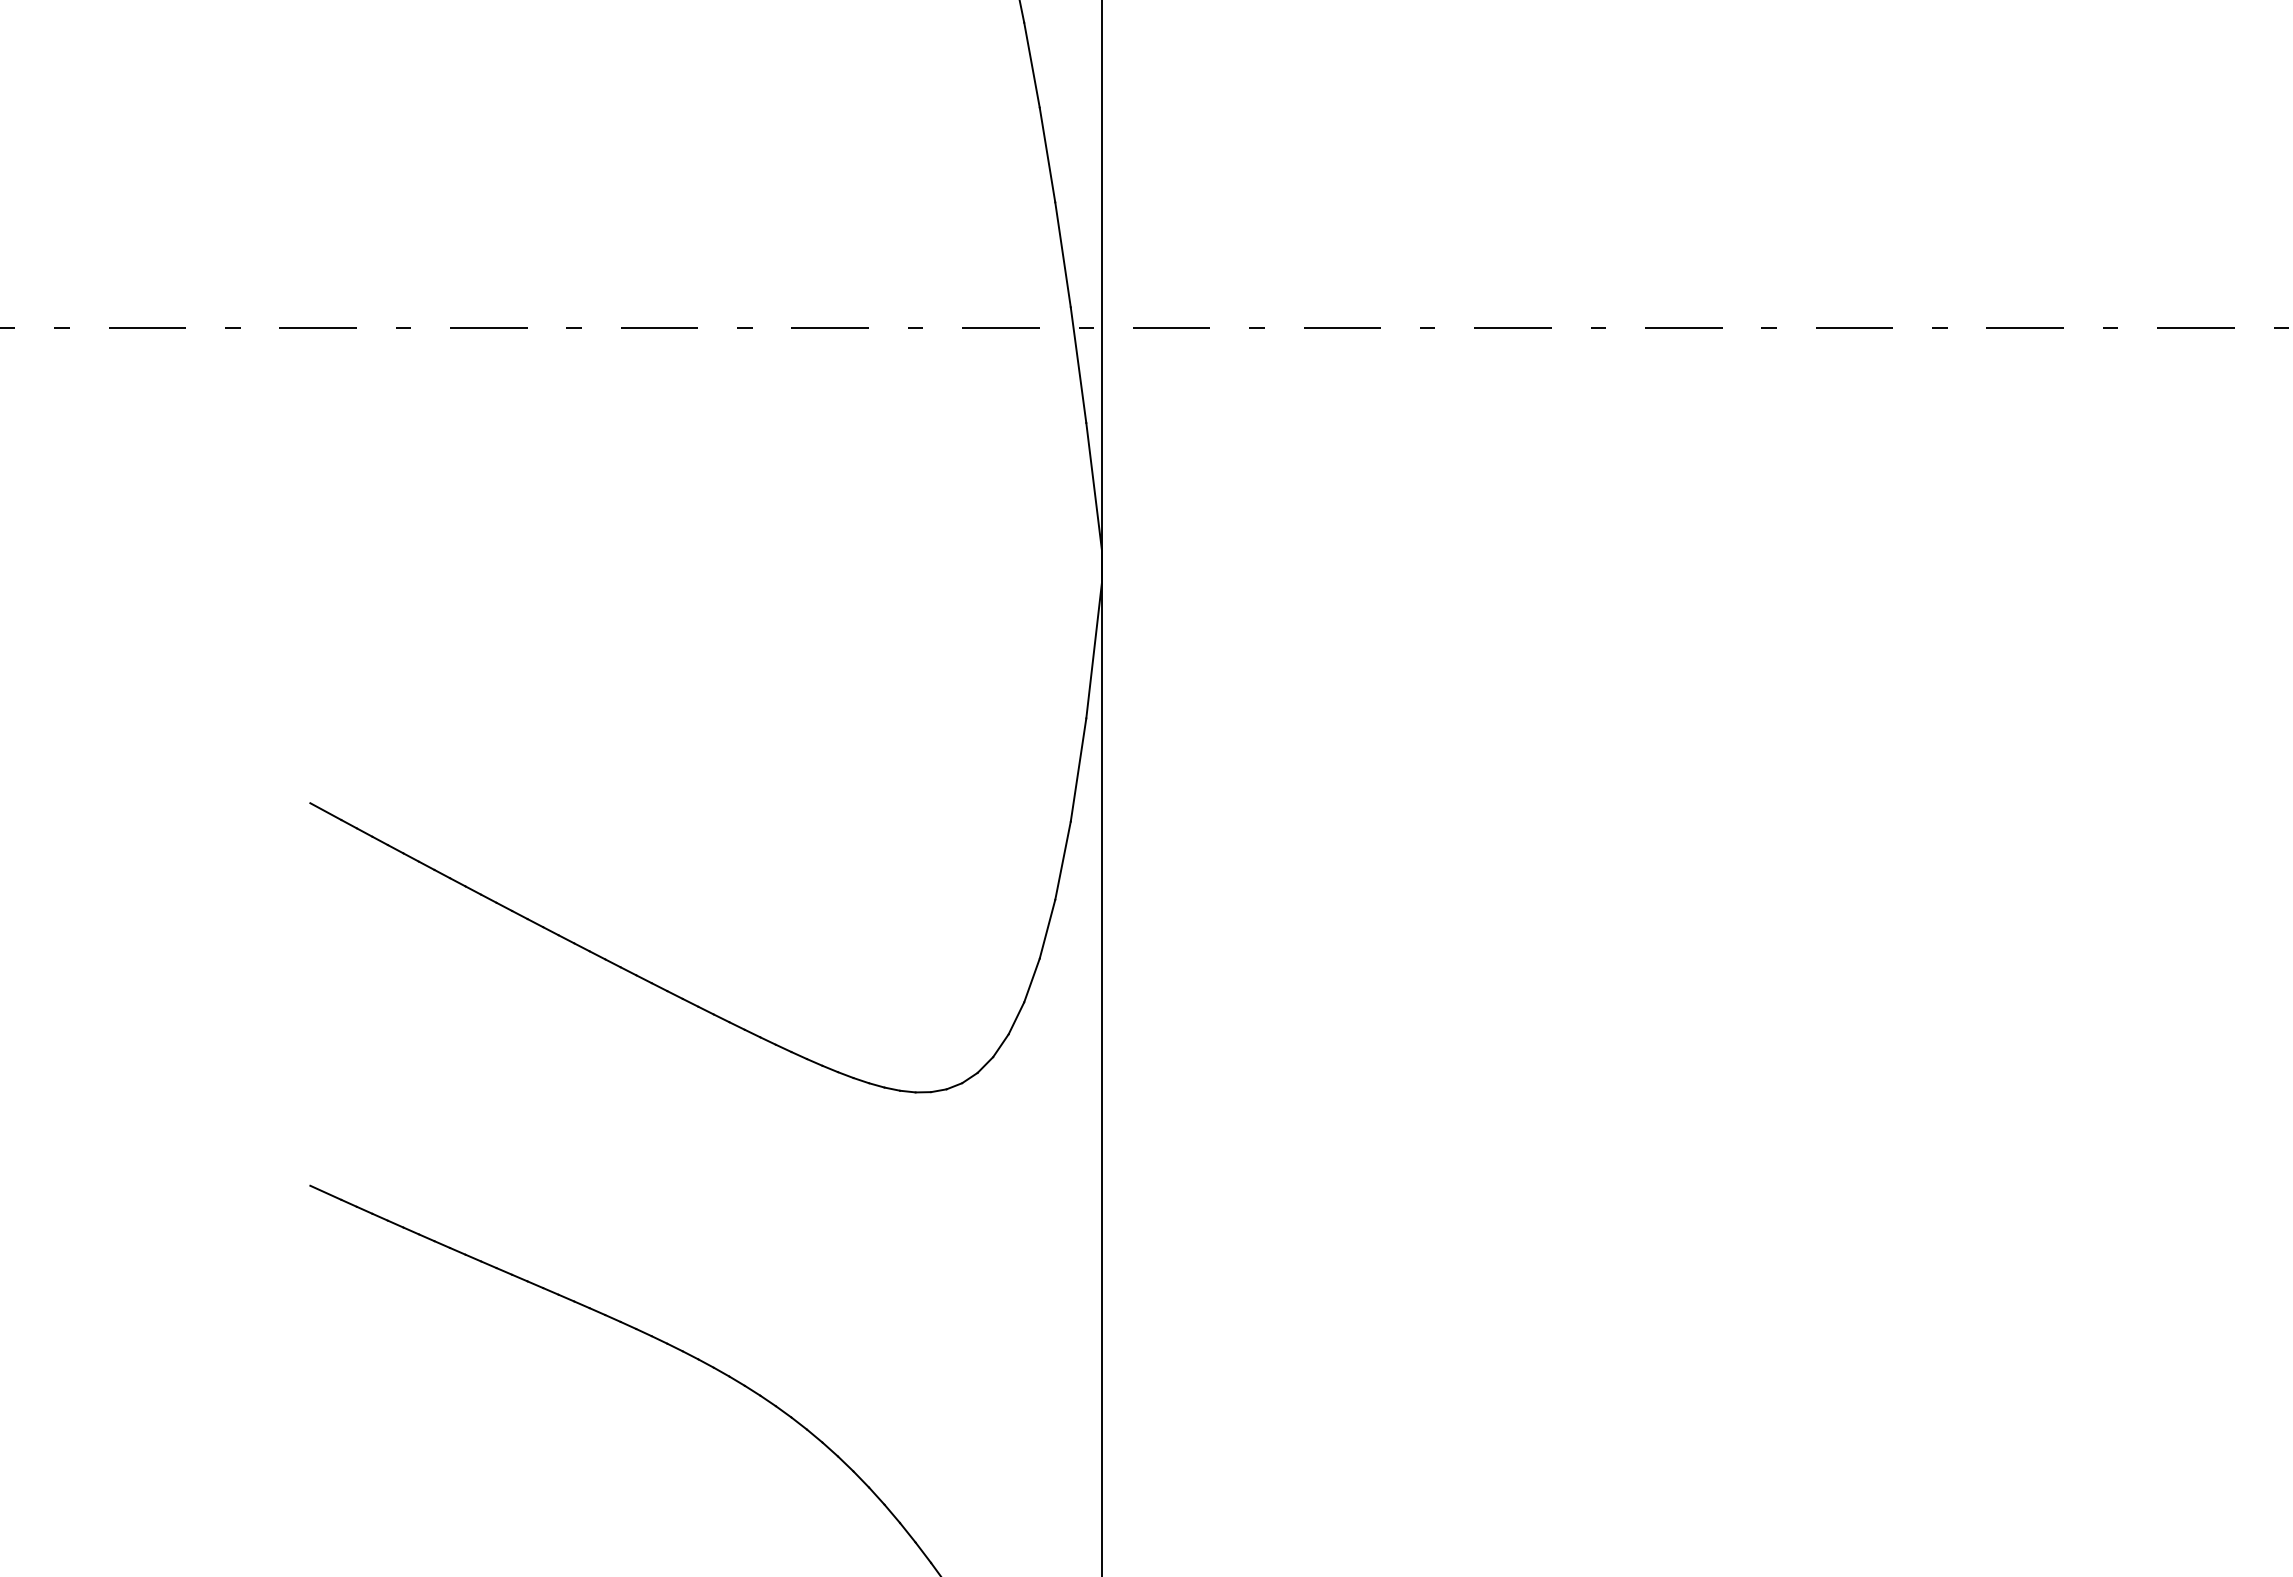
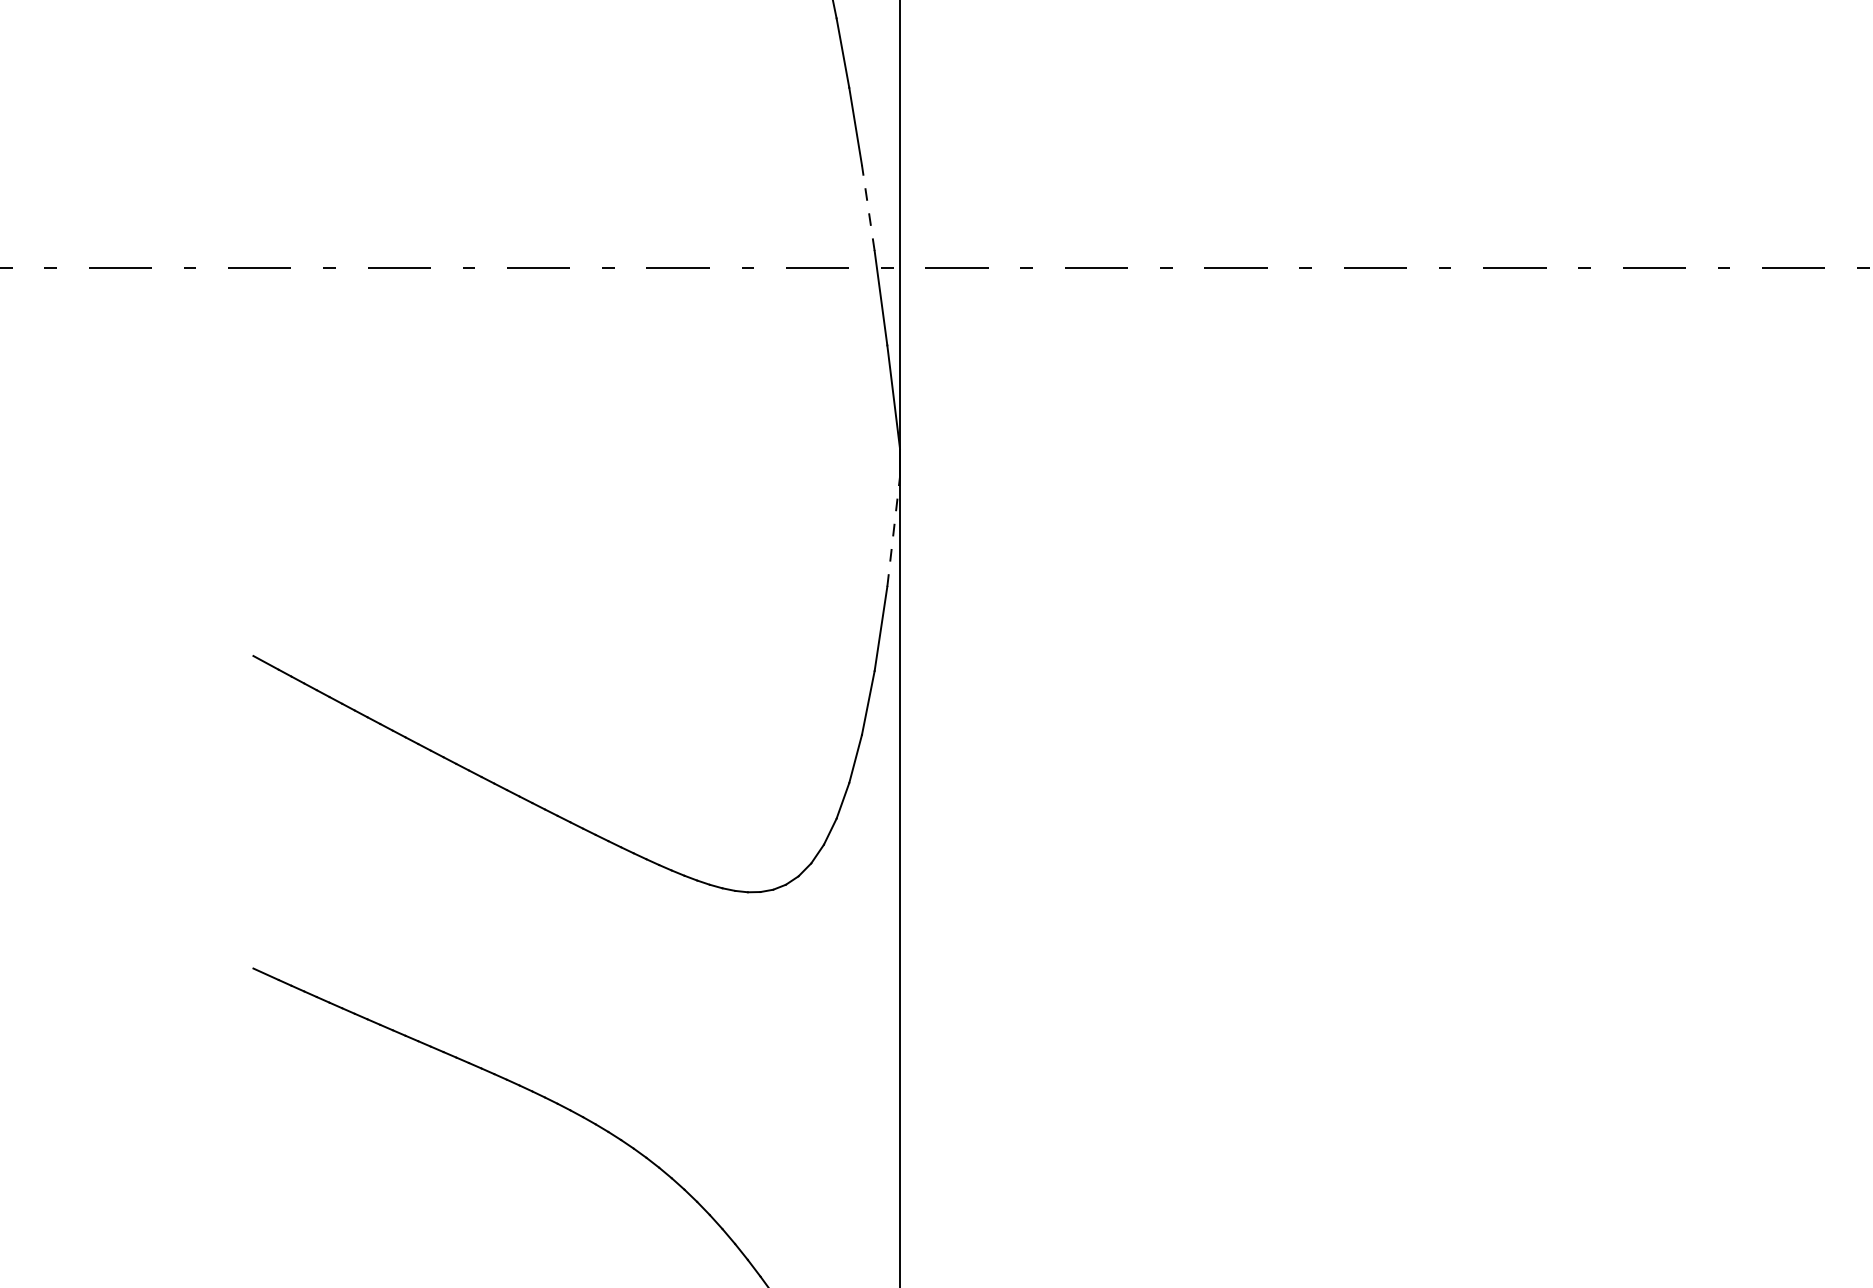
line: (1062, 254) -> (867, 207), solid -> dashed
line: (1094, 651) -> (894, 532), solid -> dashed

